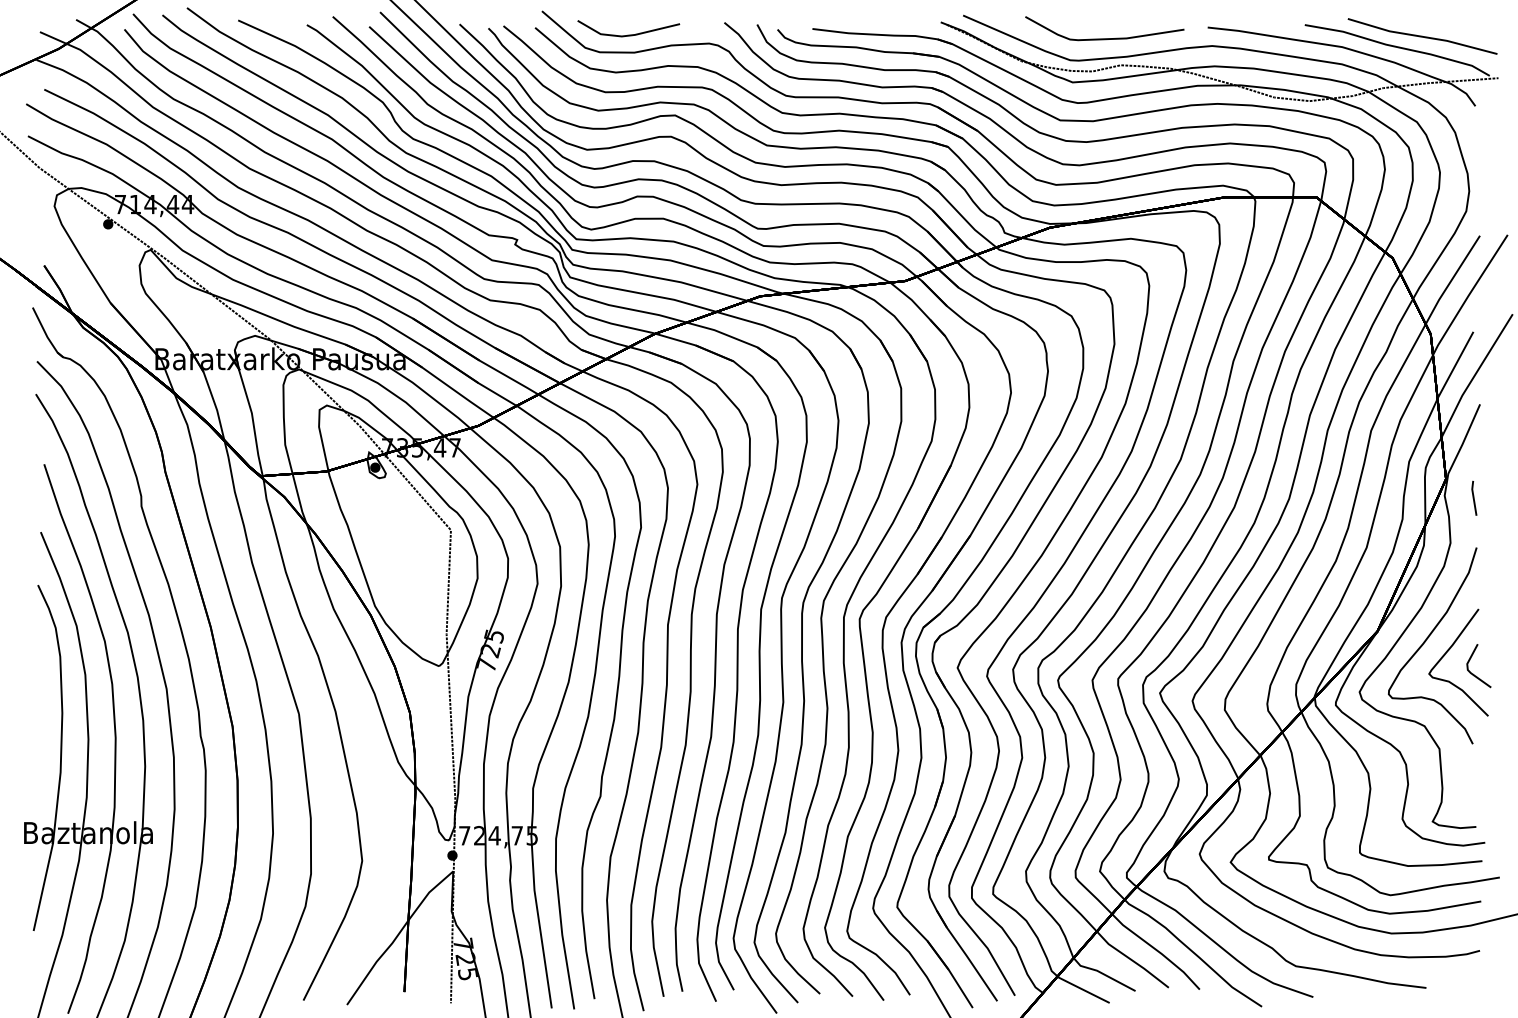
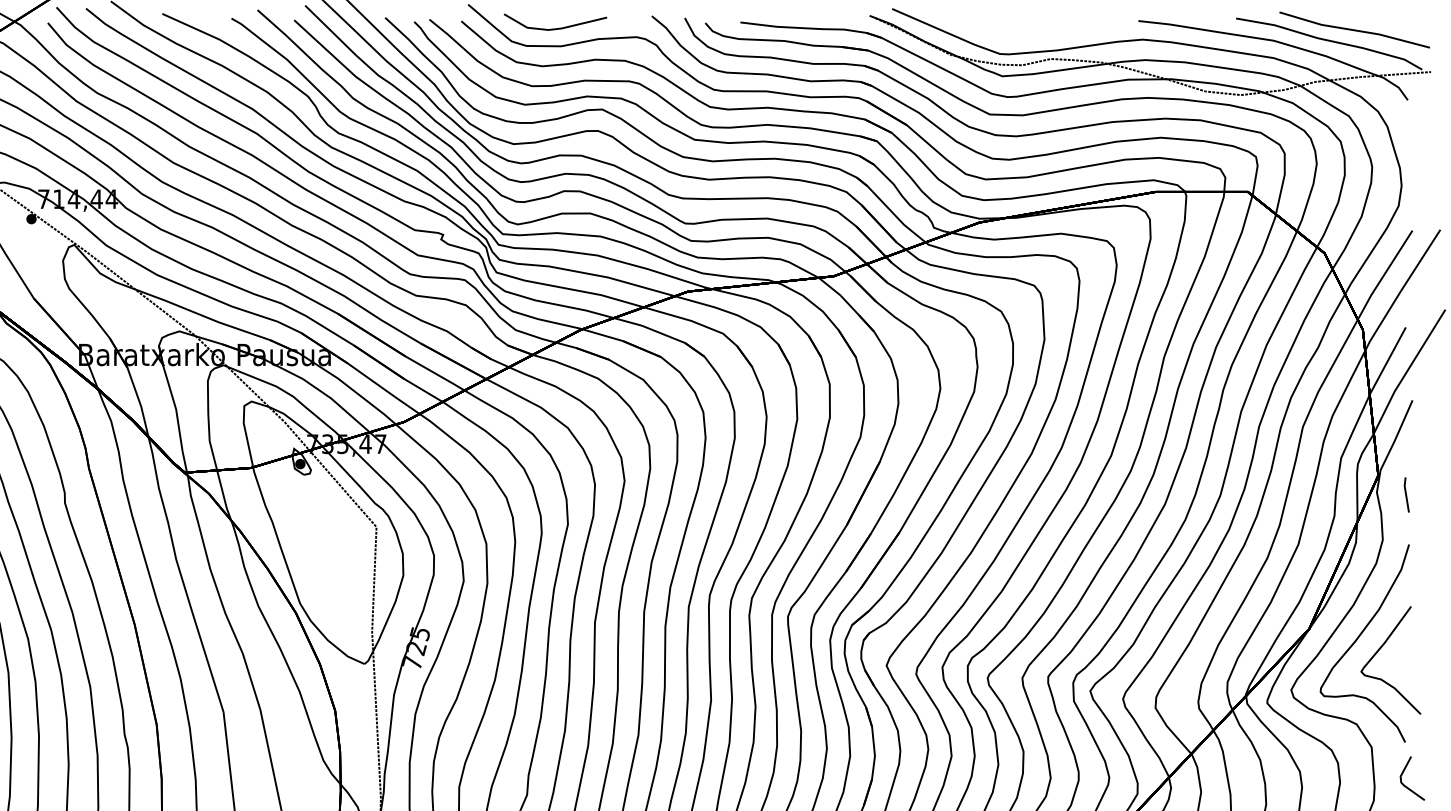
curve: (1104, 38) -> (1034, 32), removed
part: (1473, 673) -> (1406, 786), moved

